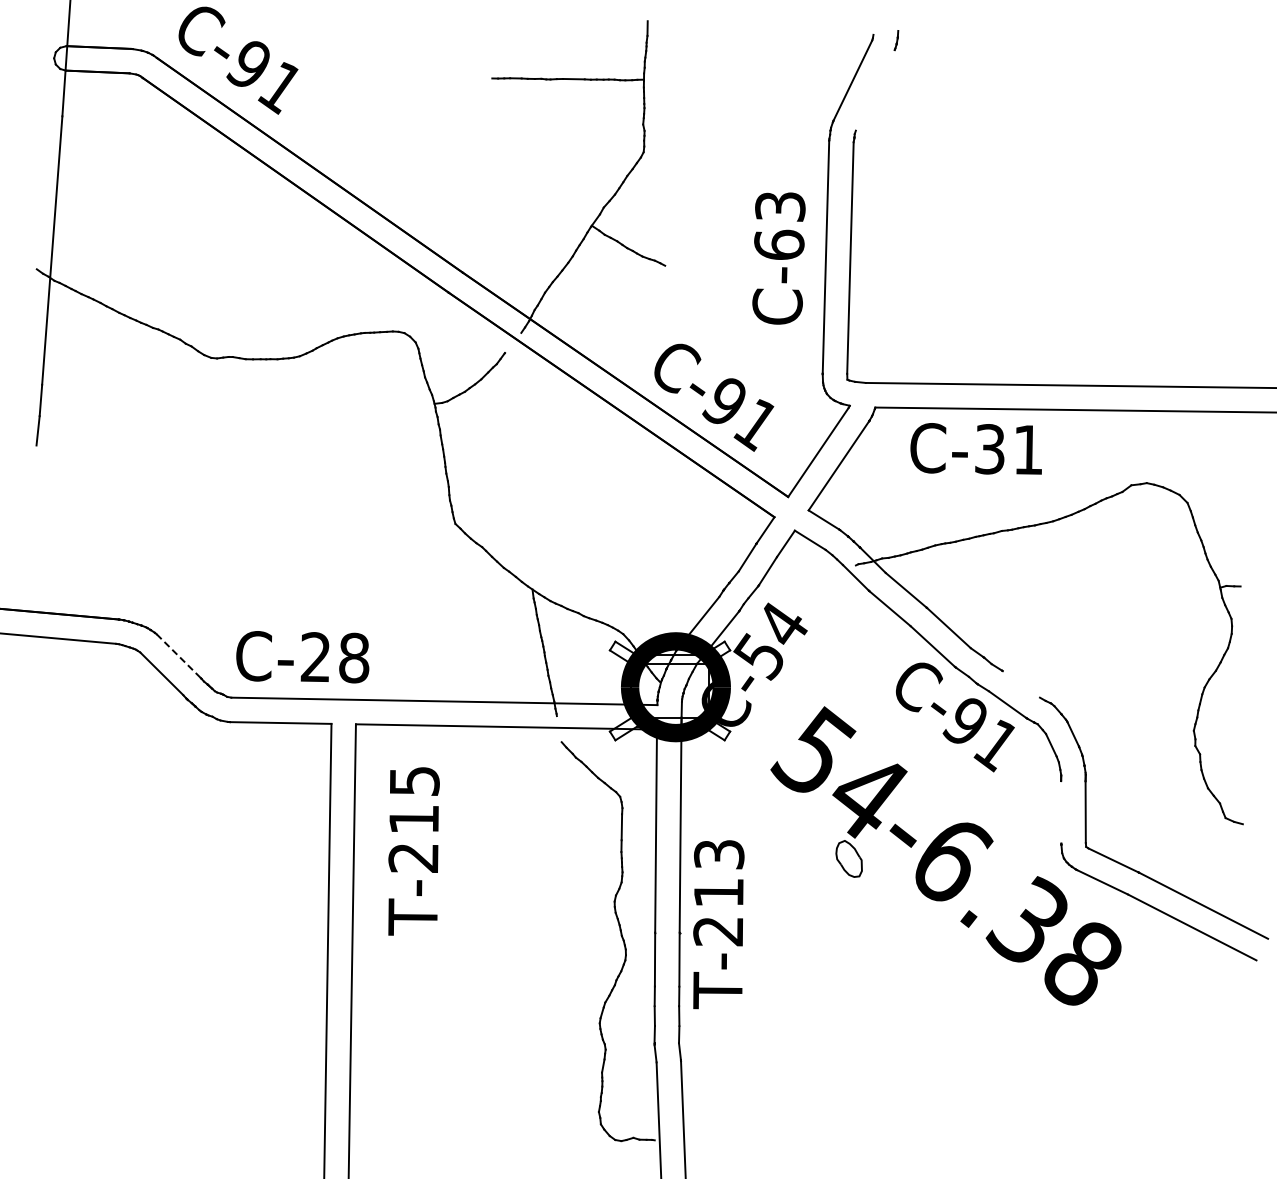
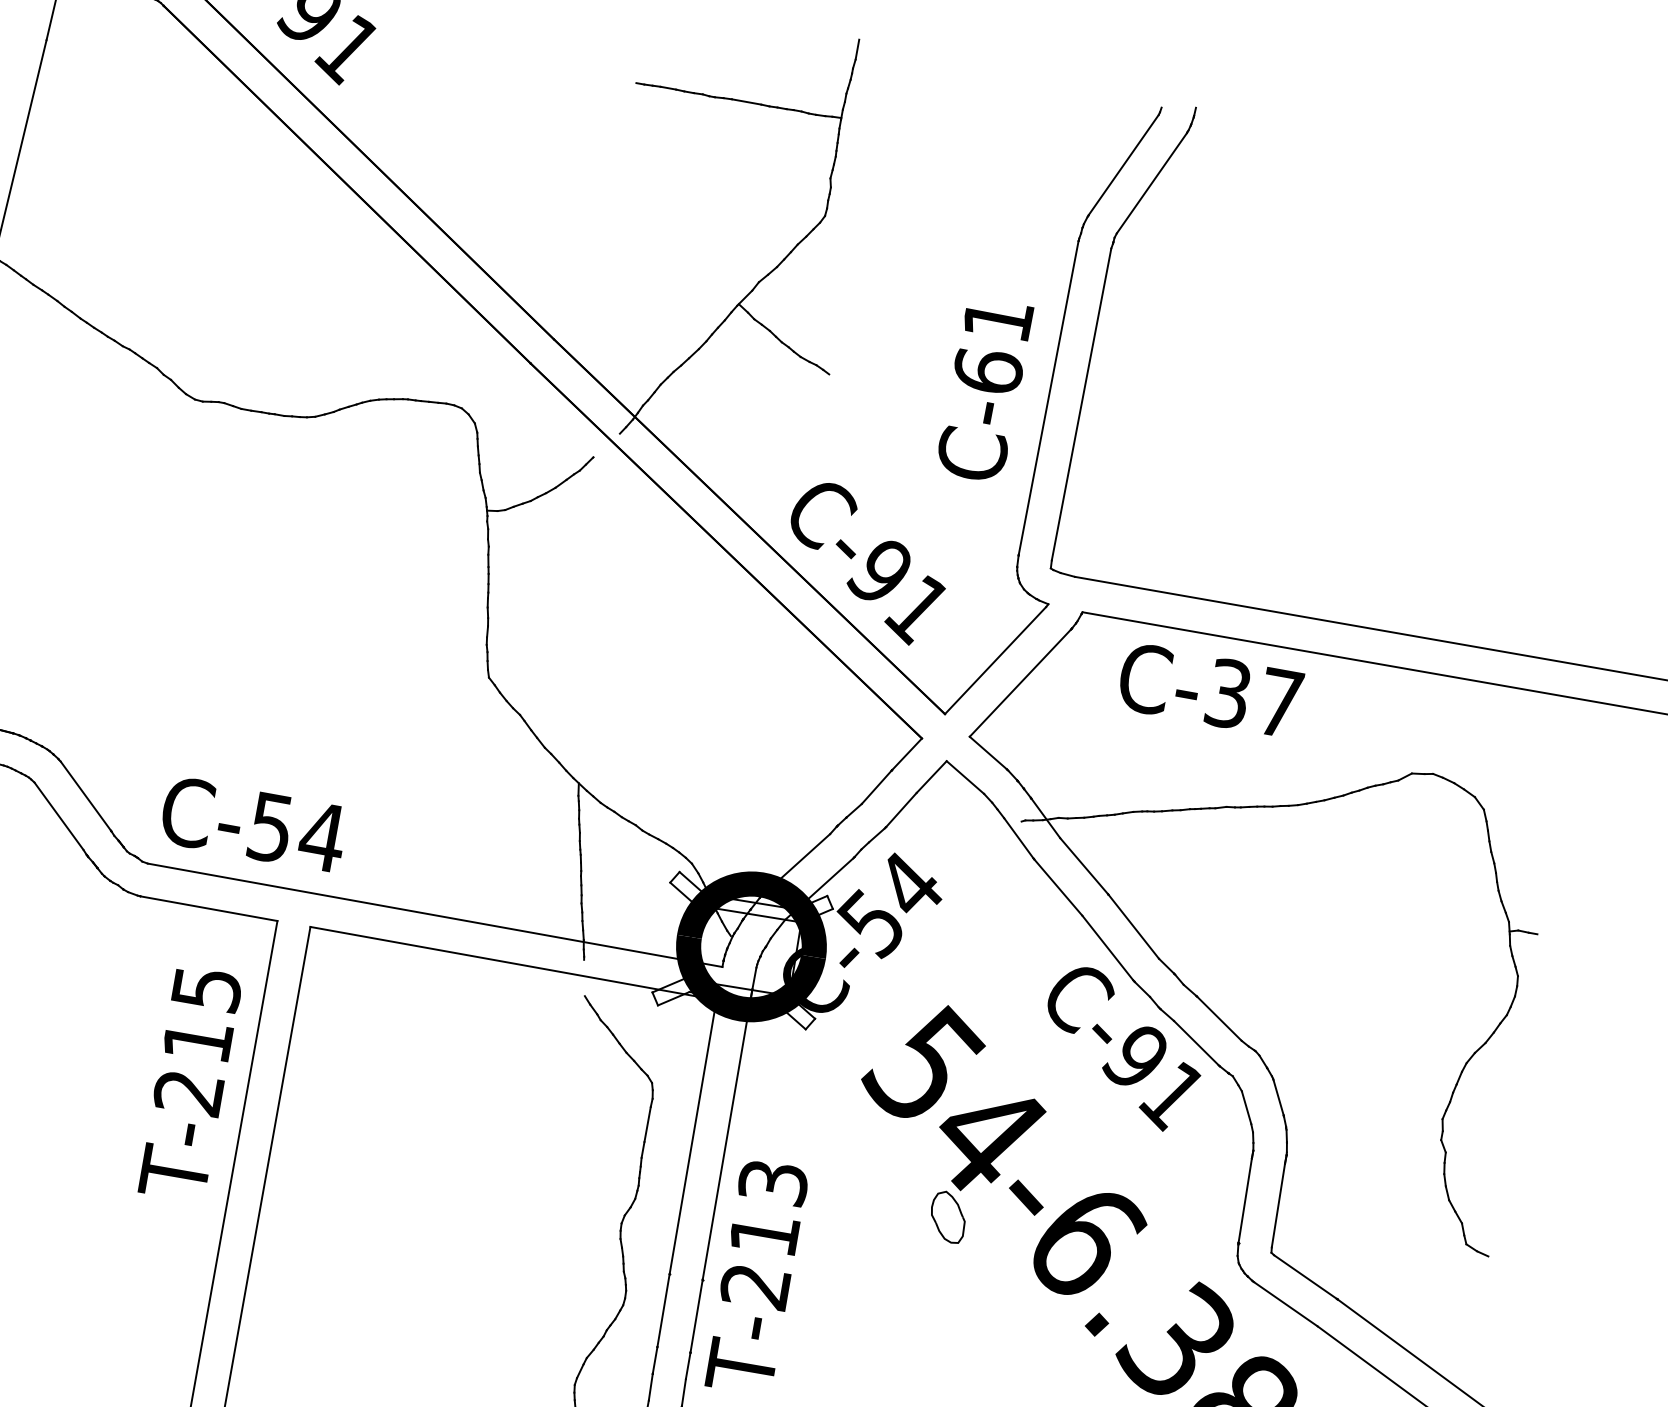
line: (874, 90) -> (1150, 183), added
text: (780, 206) -> (998, 319), C-63 -> C-61
text: (1028, 449) -> (1280, 702), C-31 -> C-37
line: (179, 656) -> (86, 796), dashed -> solid
text: (335, 657) -> (297, 832), C-28 -> C-54
line: (1020, 684) -> (1218, 1018), added
line: (1061, 812) -> (1245, 1200), added
text: (413, 851) -> (190, 1083), moved

